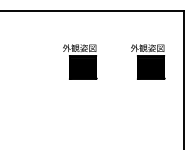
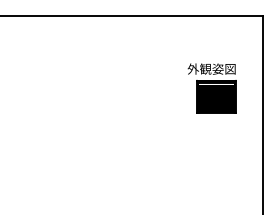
part: (80, 61) -> (115, 88), removed

